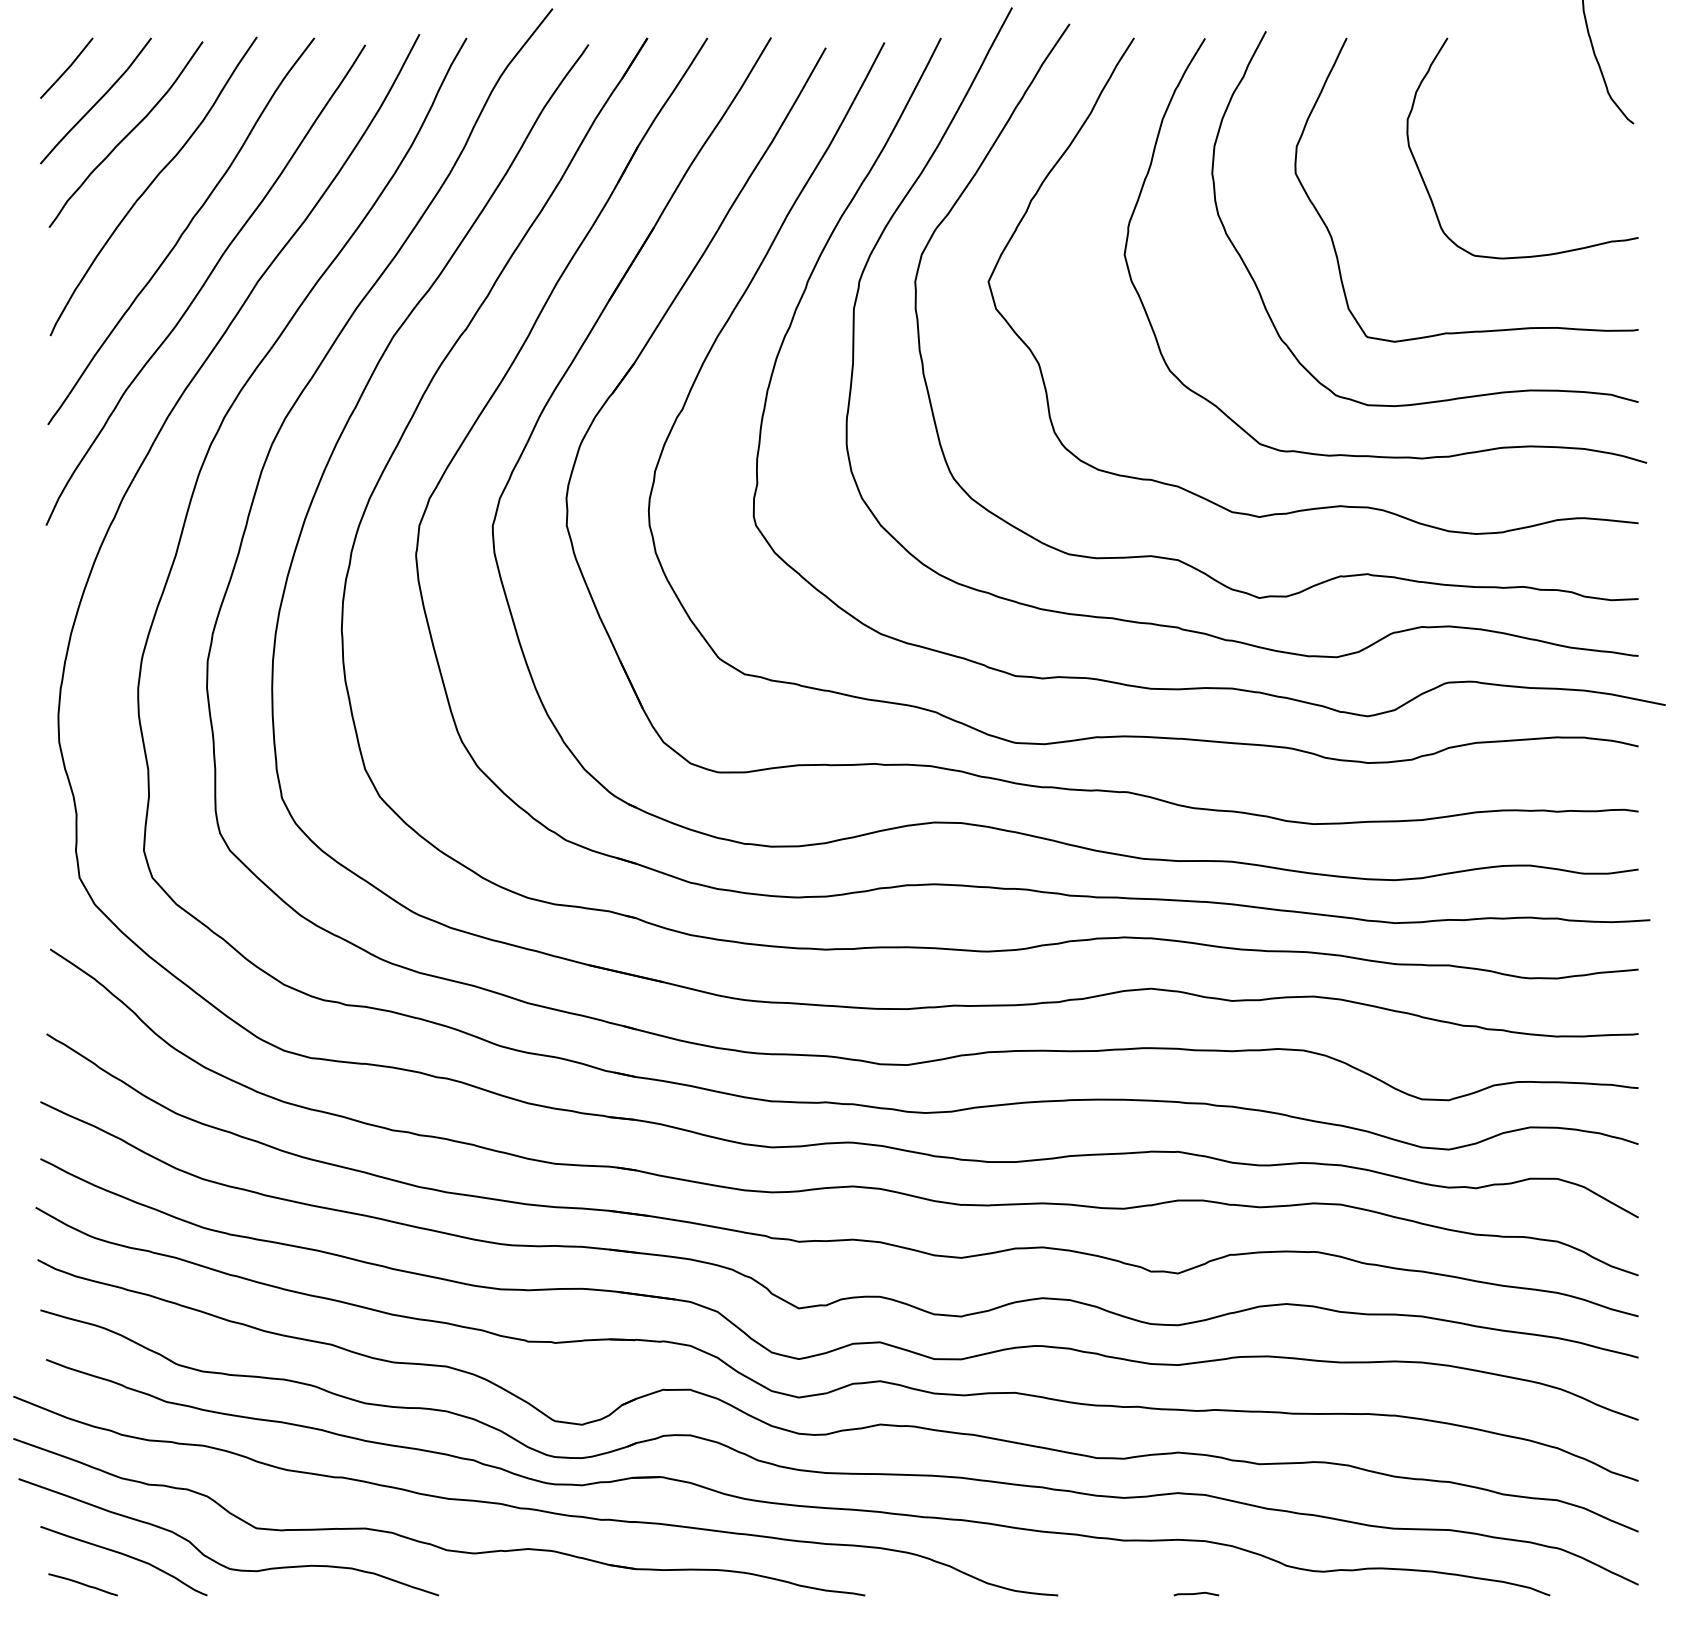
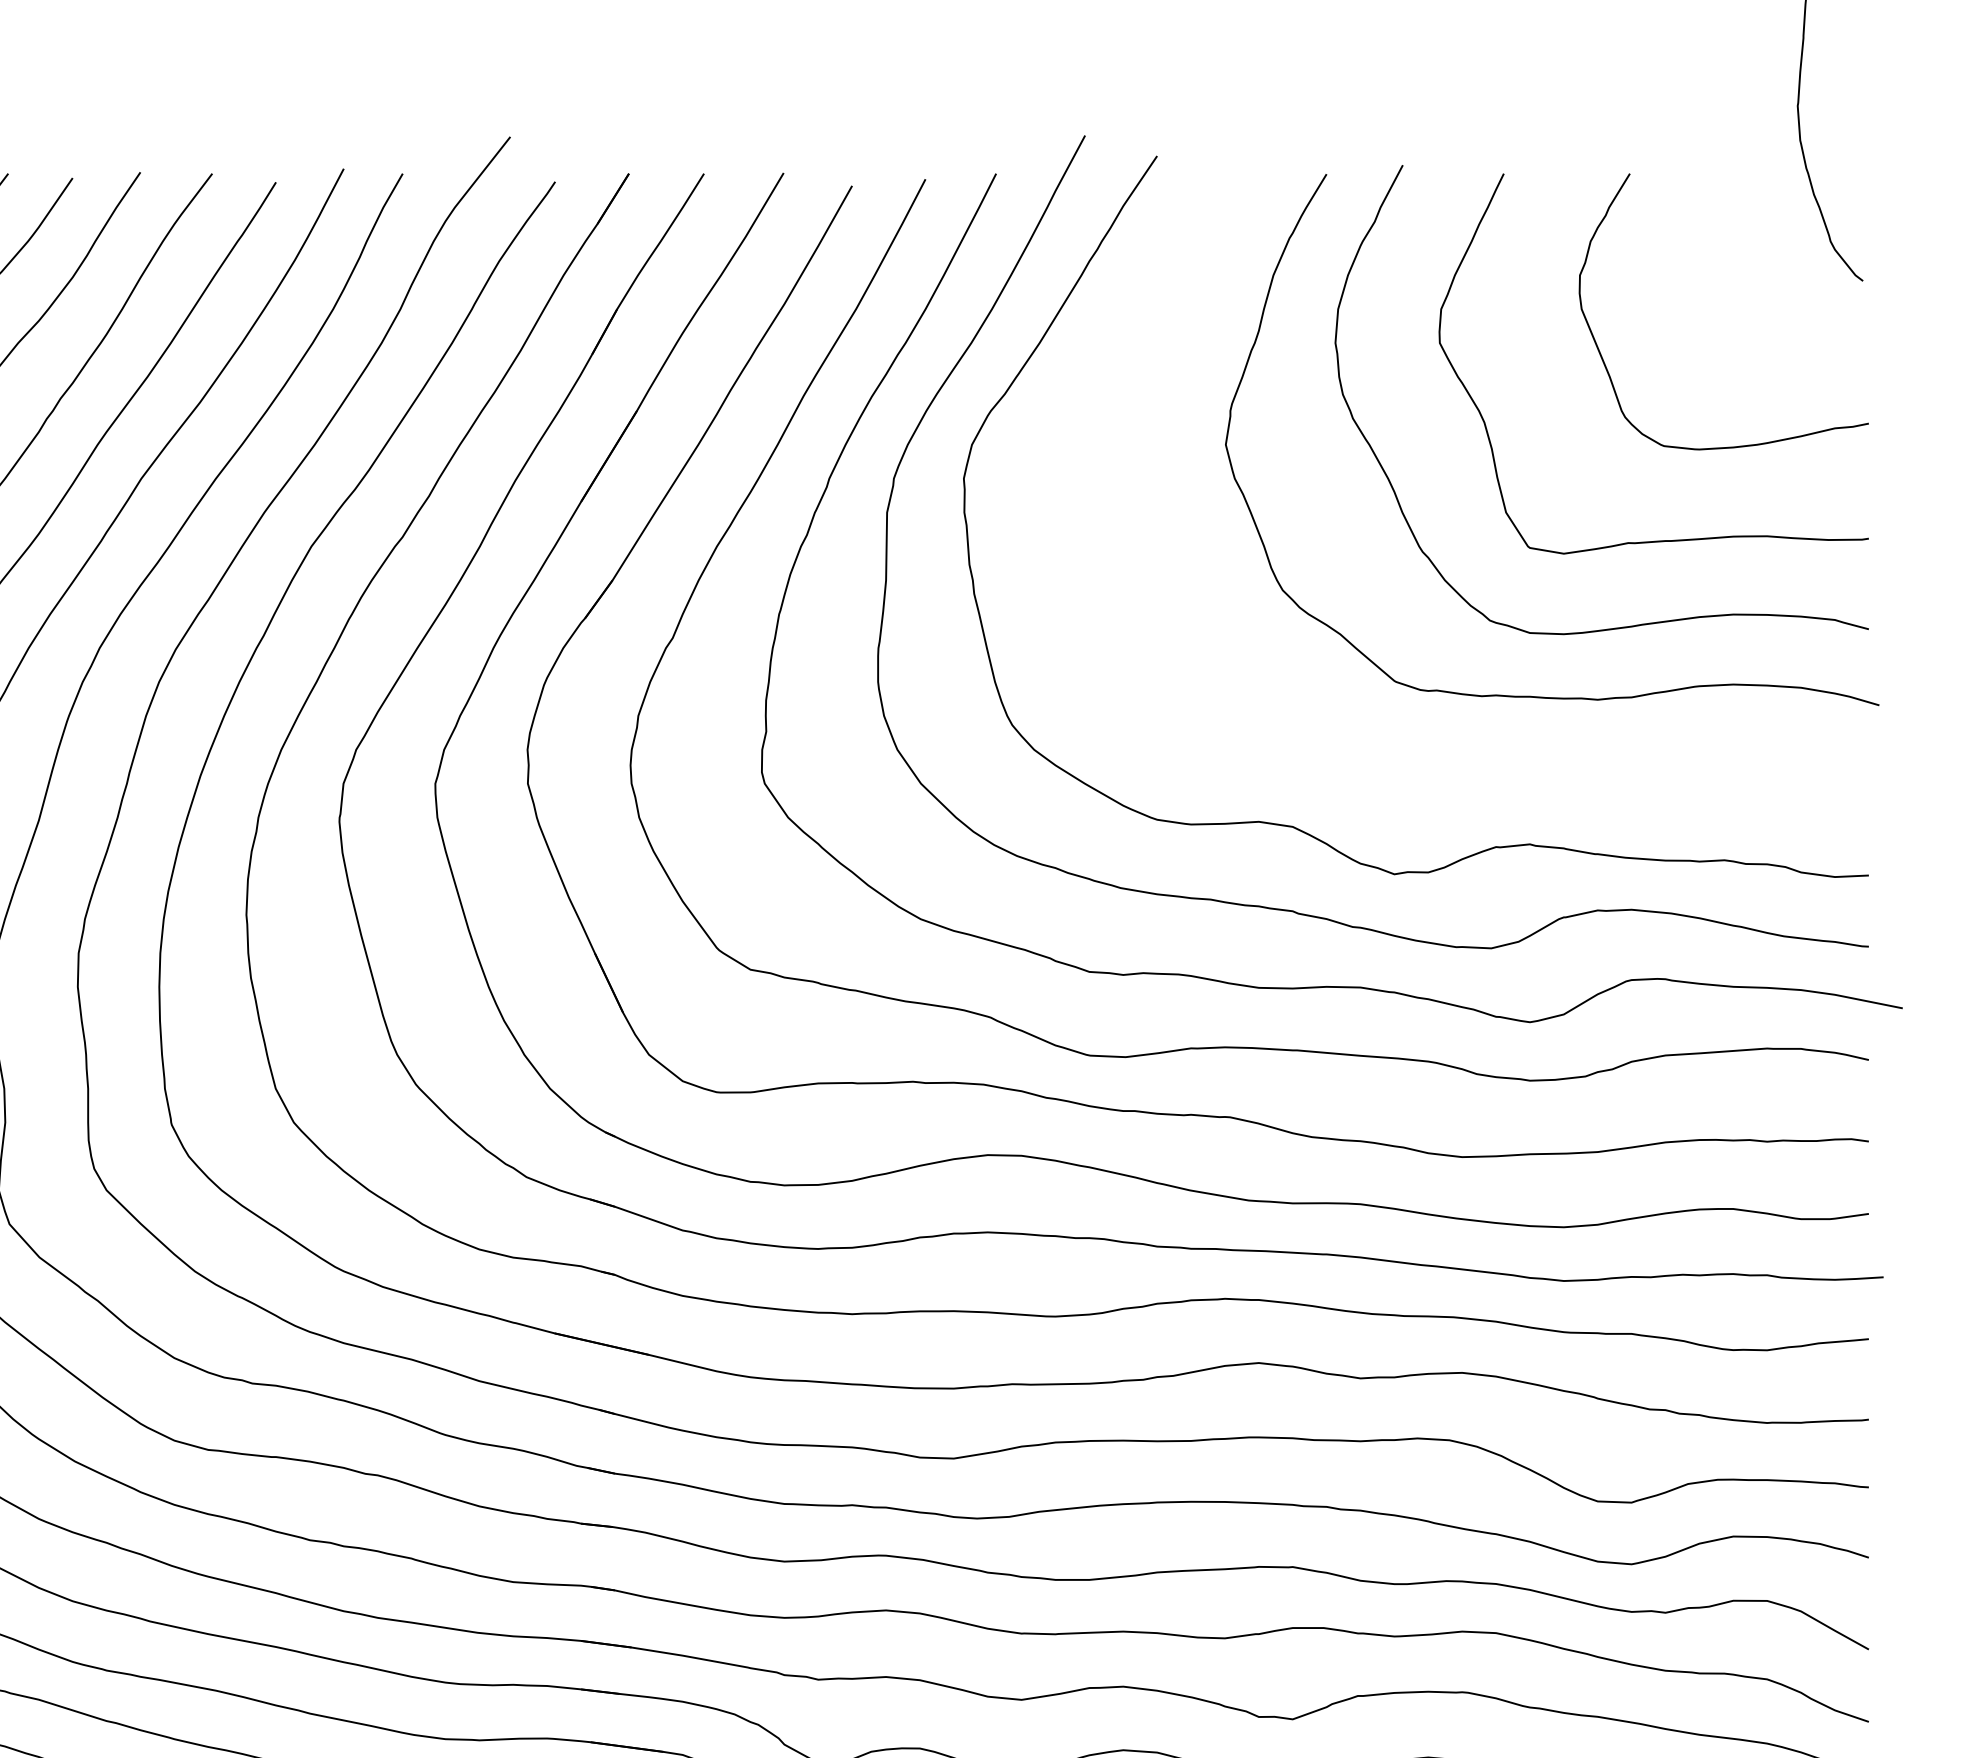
curve: (1334, 505) -> (1488, 758), removed

